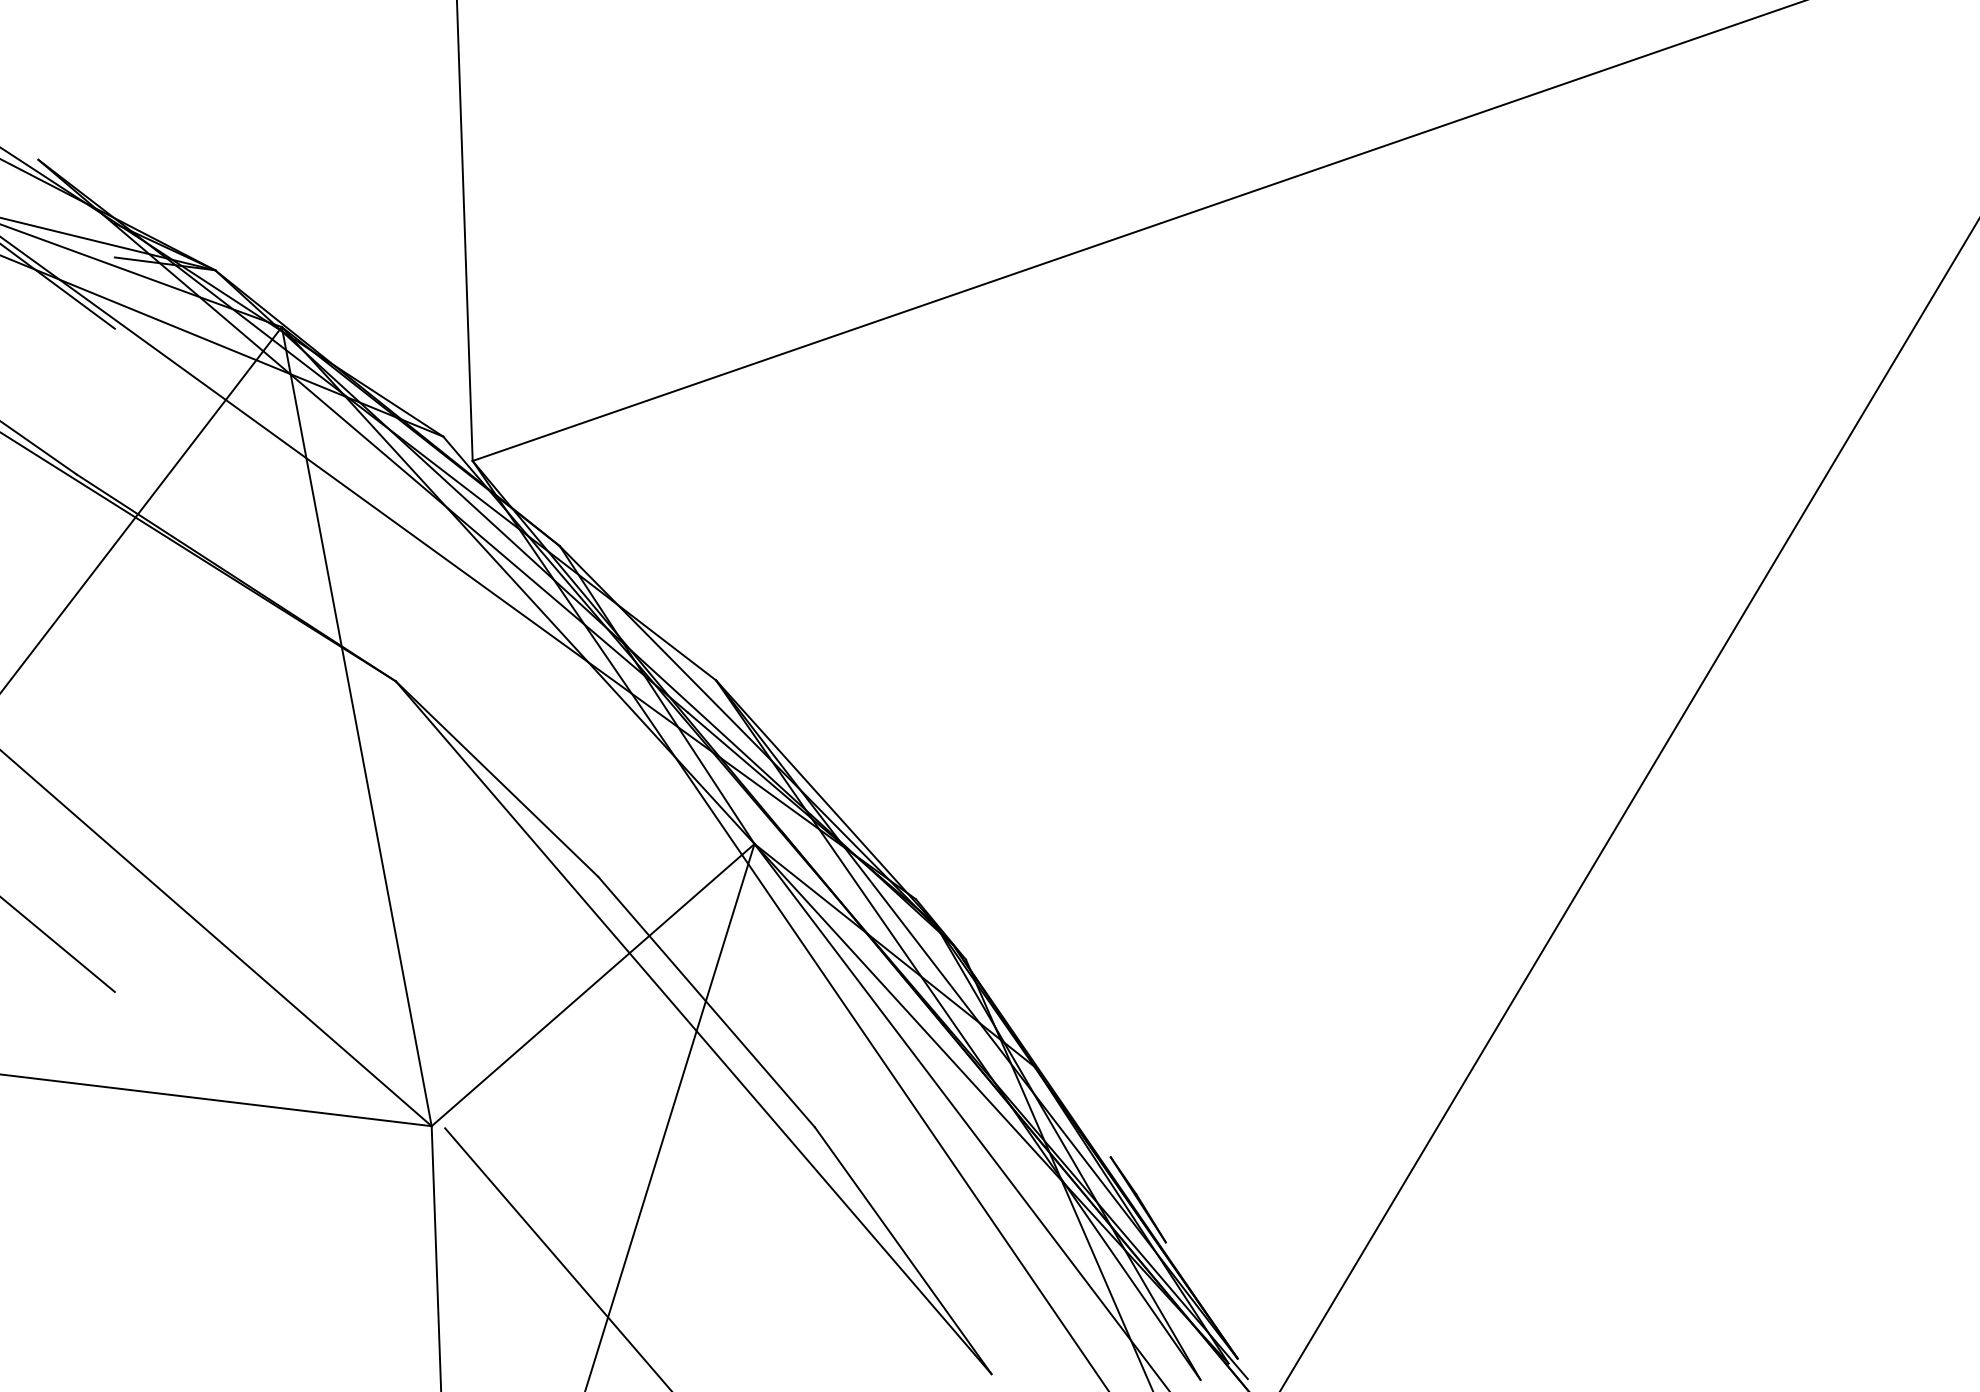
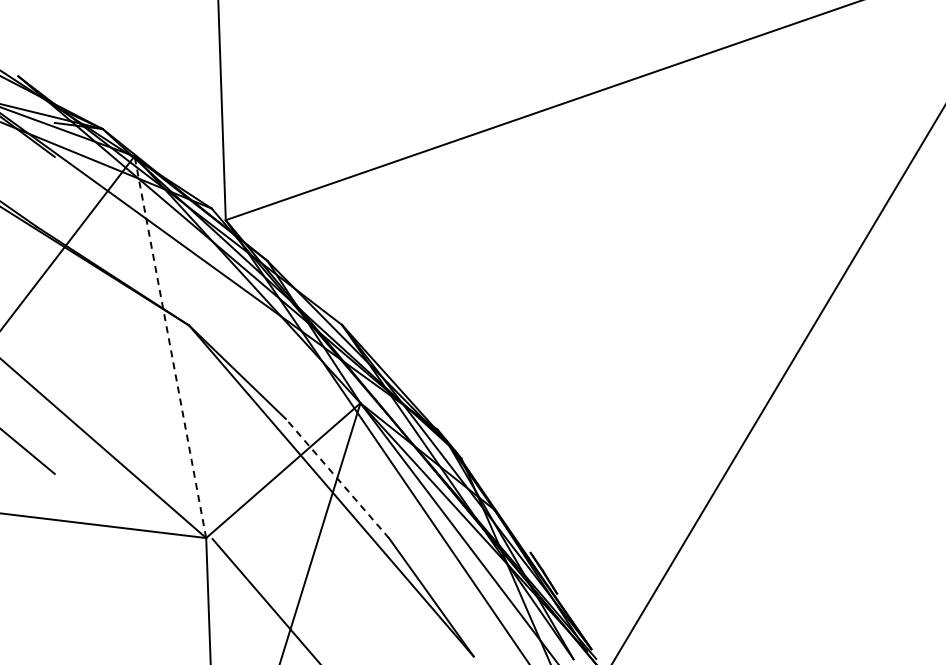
line: (356, 725) -> (170, 346), solid -> dashed
line: (706, 1001) -> (337, 478), solid -> dashed

